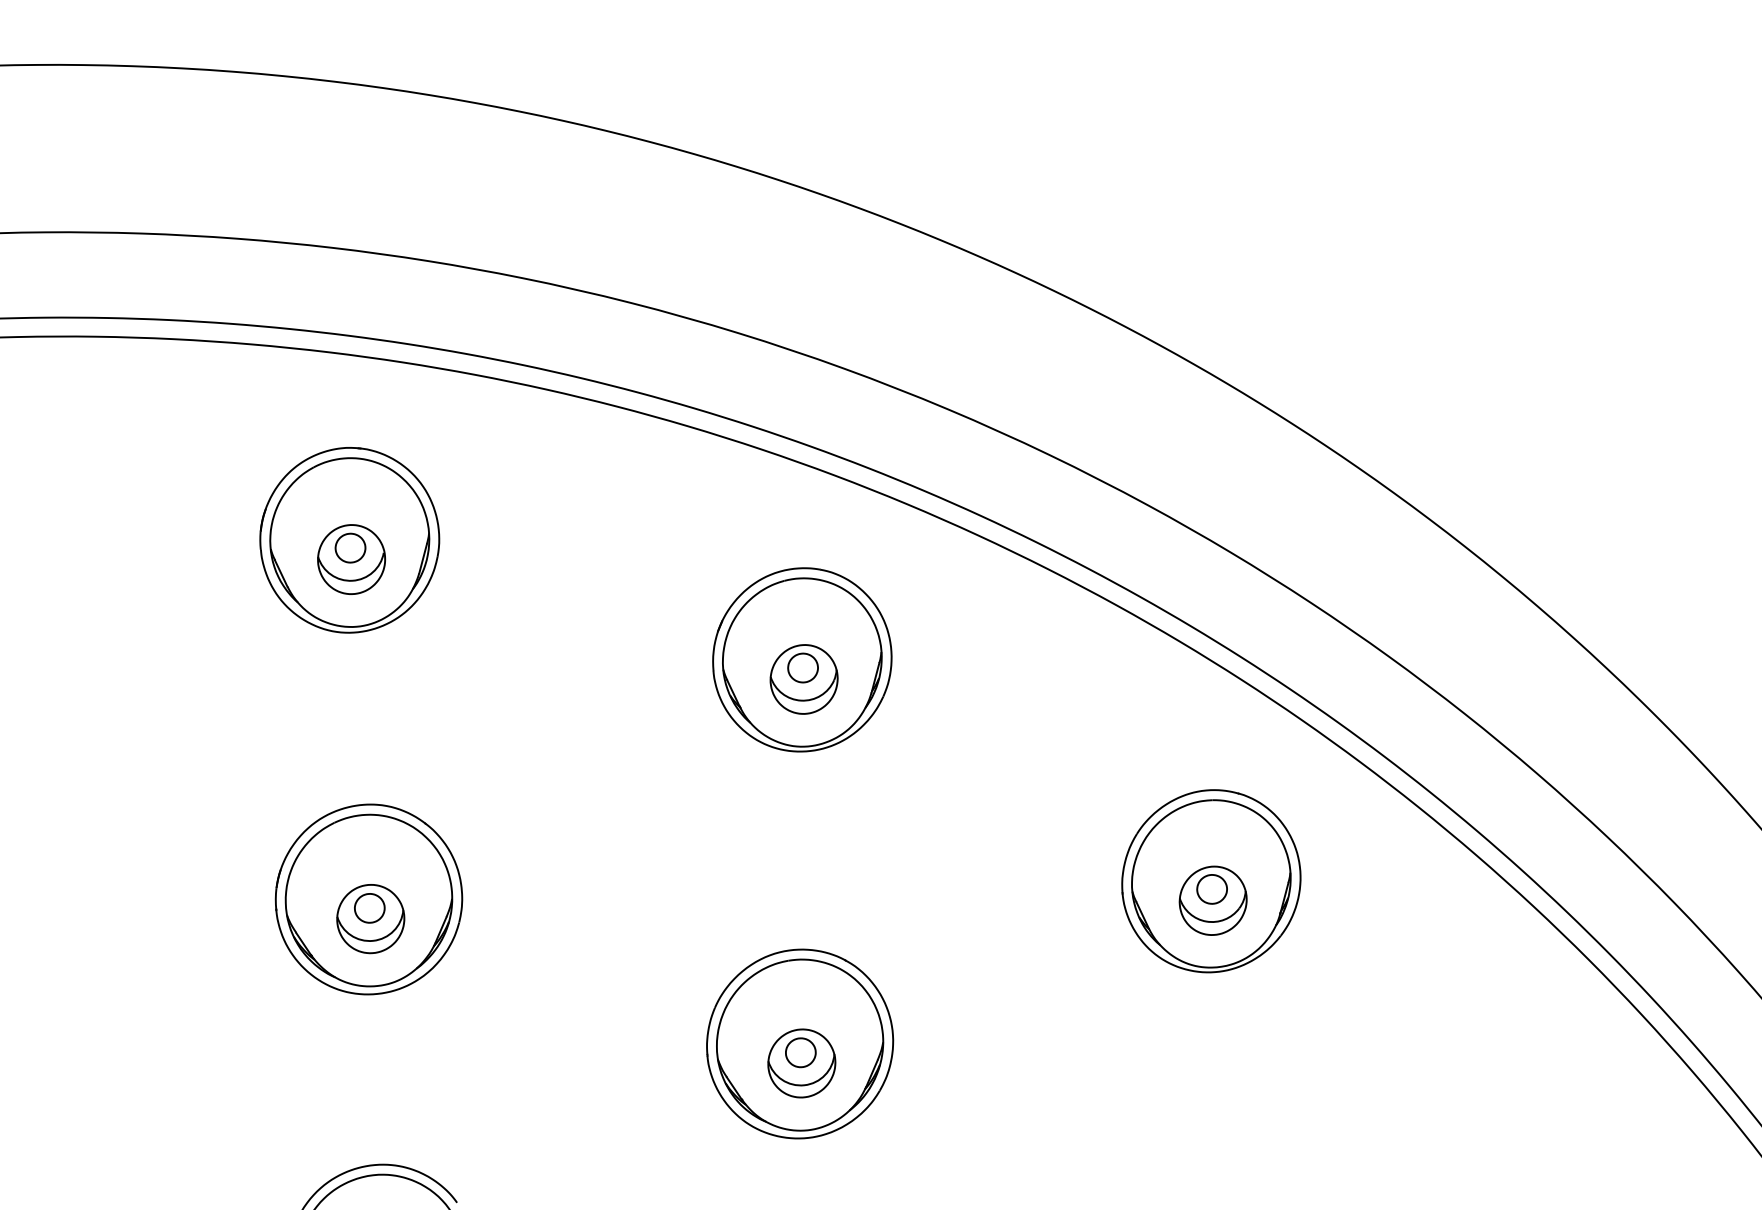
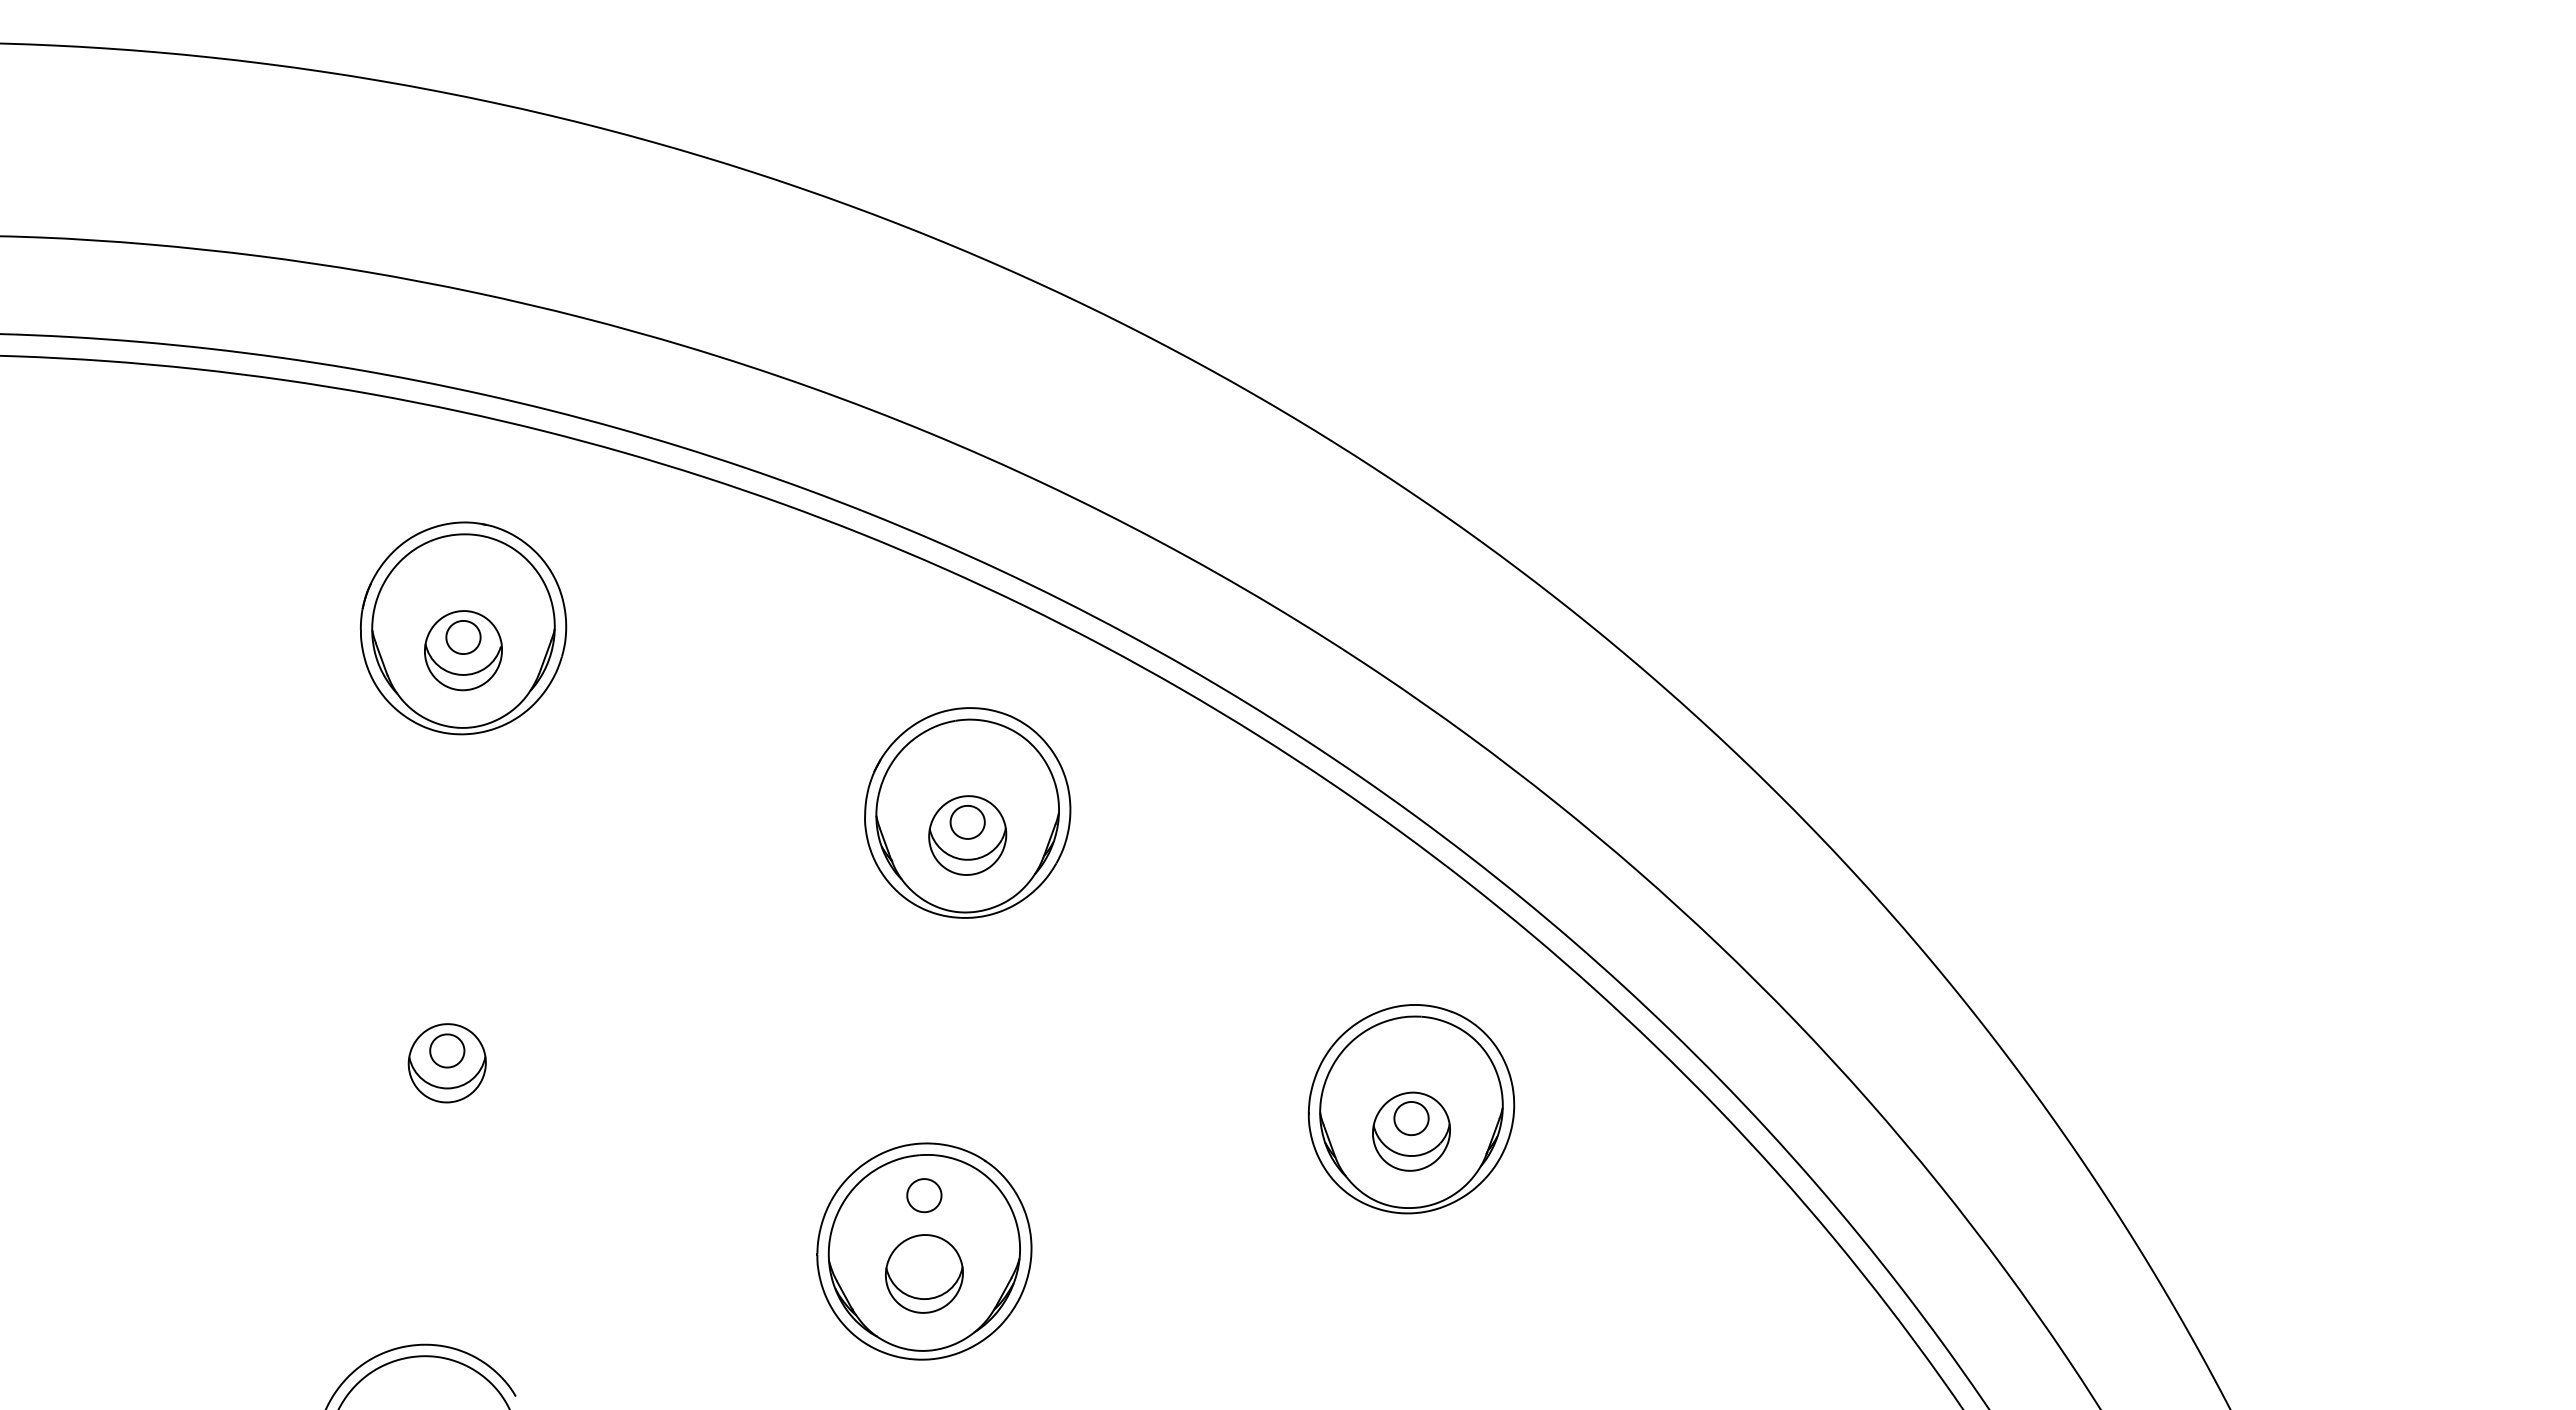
part: (369, 899) -> (447, 1040), removed
part: (800, 1052) -> (924, 1195), moved

